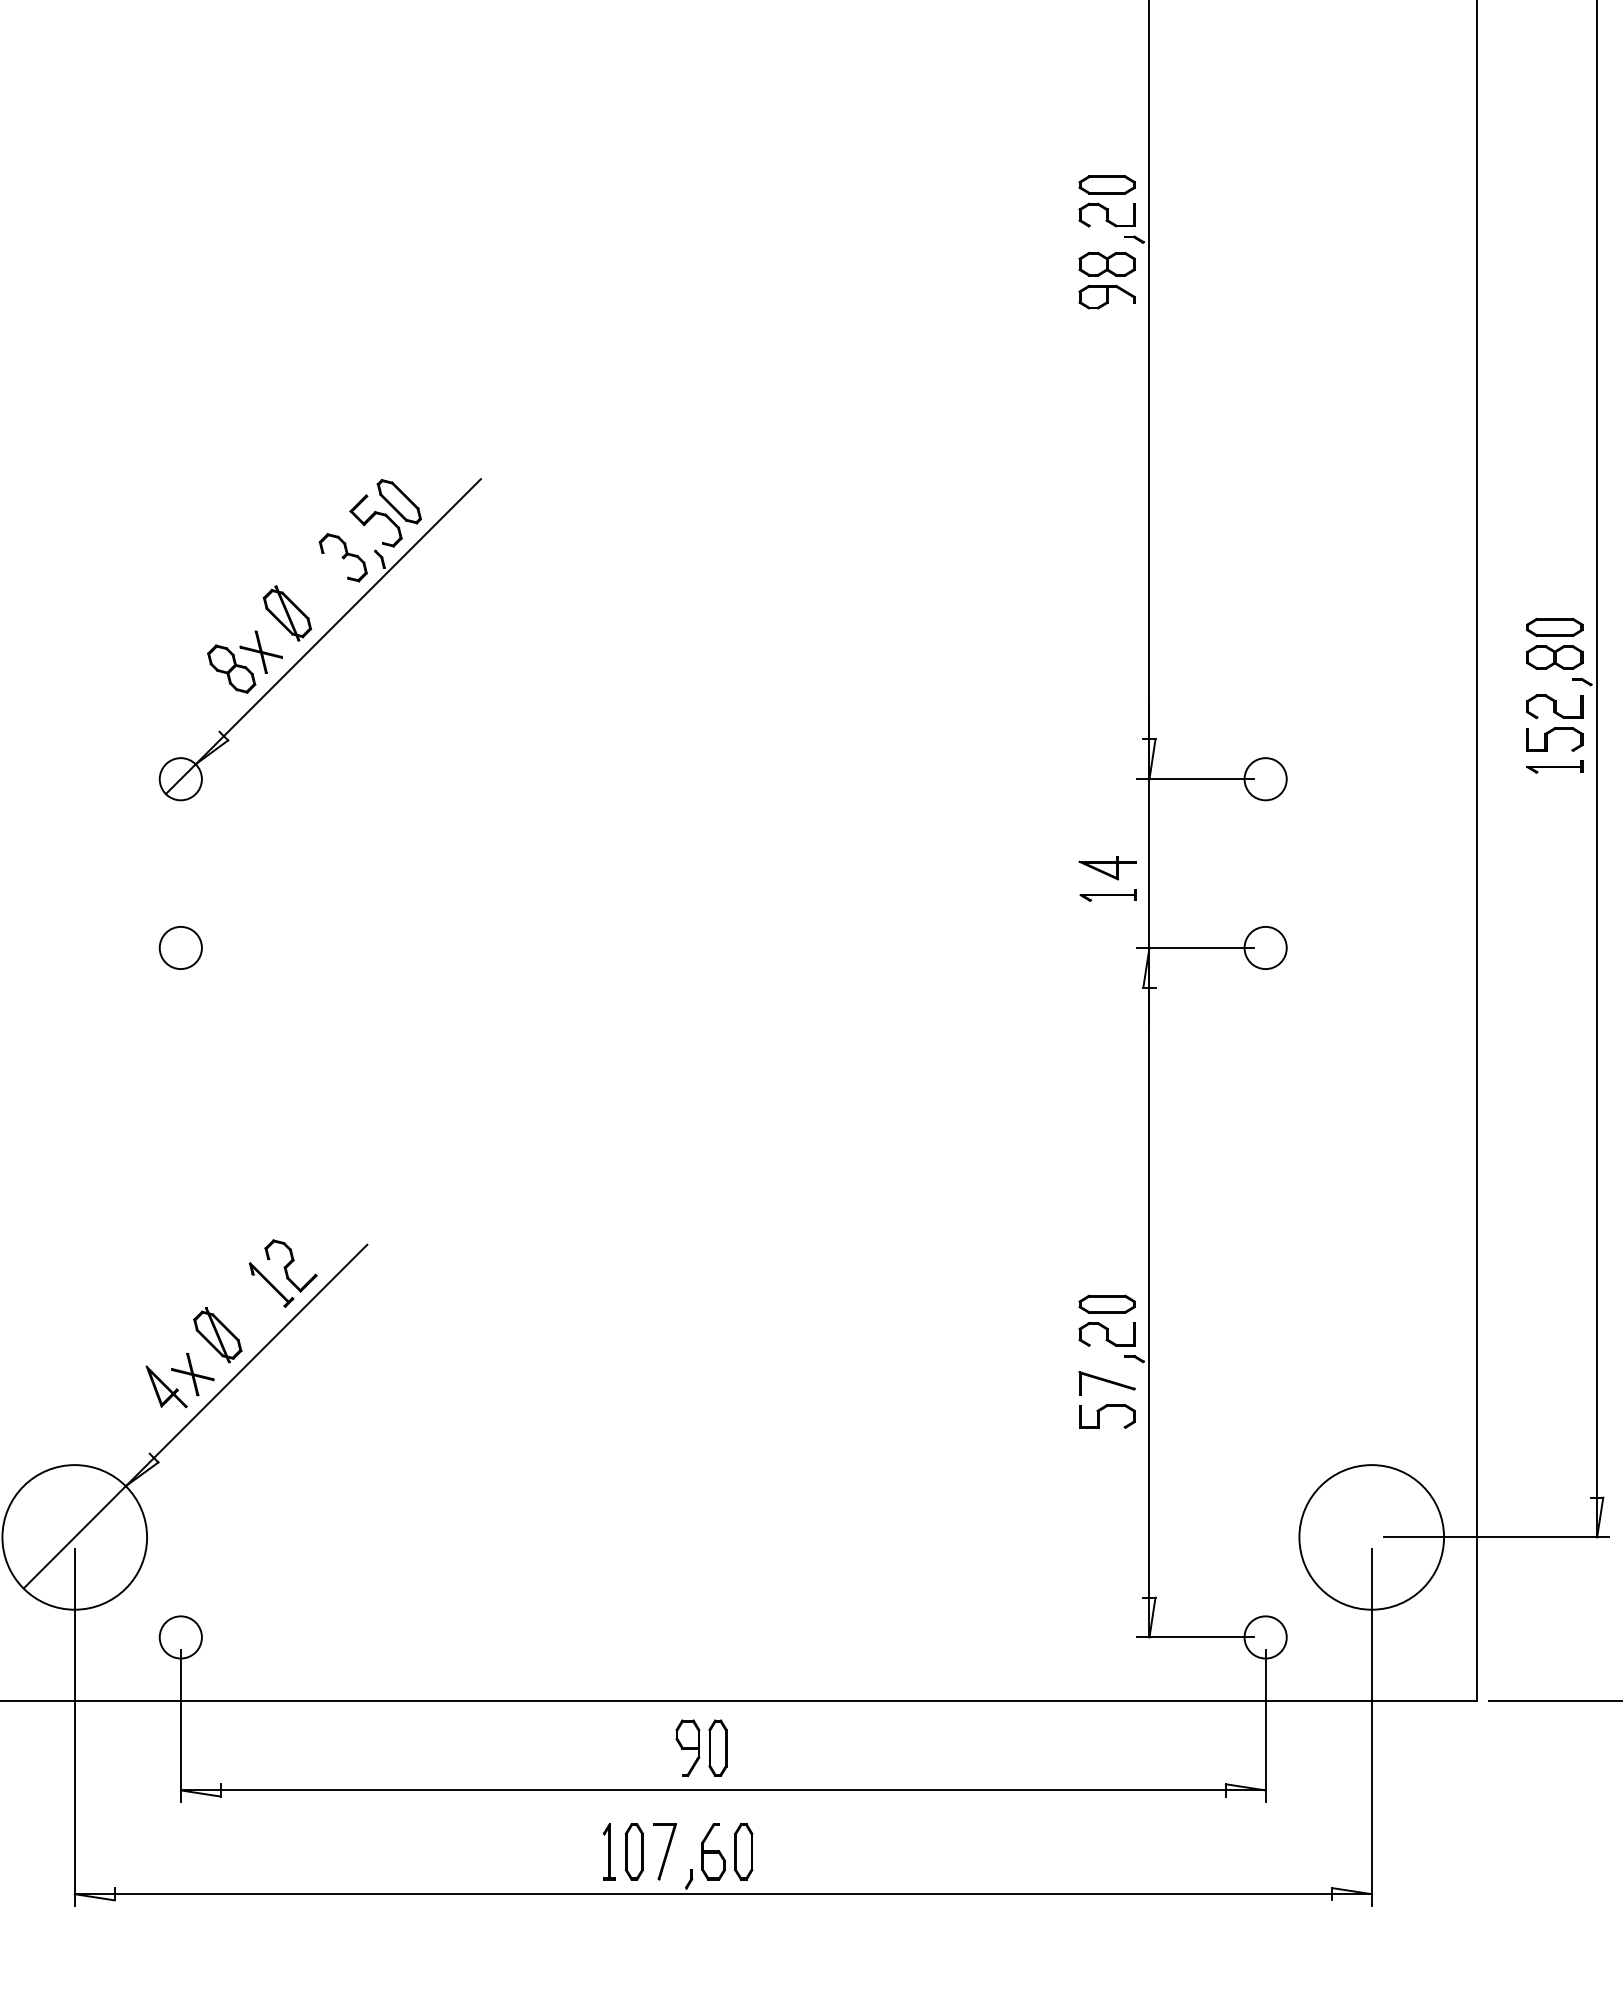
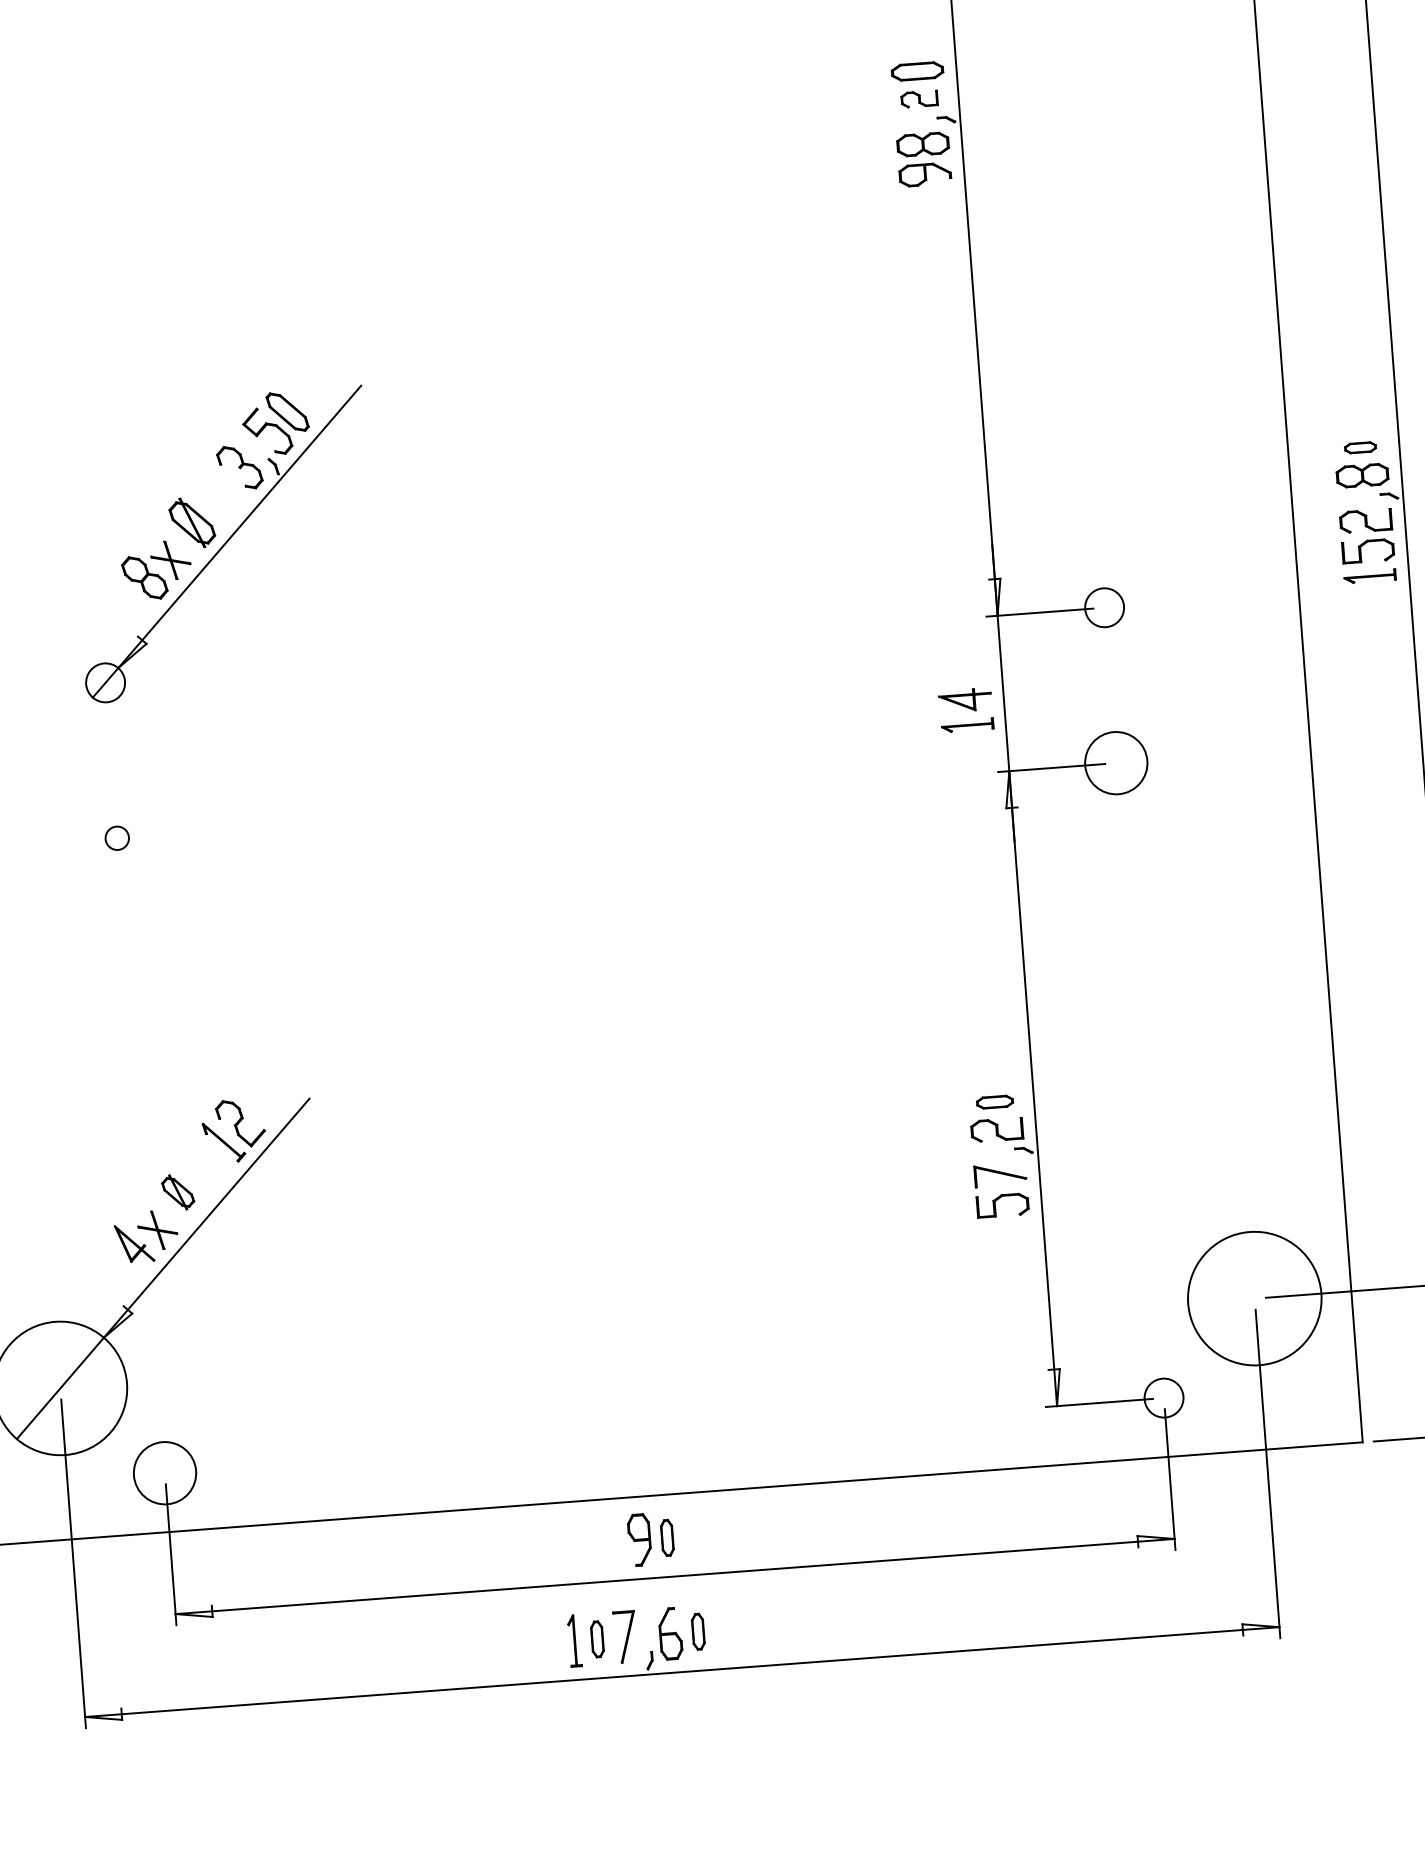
part: (1106, 214) -> (918, 98), size x0.7
part: (1554, 626) -> (1360, 447), size x0.6
circle: (180, 947) -> (116, 837), size x0.6
circle: (1265, 947) -> (1116, 762), size x1.6
part: (1106, 1303) -> (994, 1101), size x0.7
part: (217, 1335) -> (177, 1192), size x0.7
circle: (180, 1637) -> (164, 1473), size x1.6
part: (717, 1747) -> (666, 1537), size x0.7
part: (633, 1851) -> (596, 1638), size x0.7
part: (743, 1851) -> (697, 1631), size x0.7

